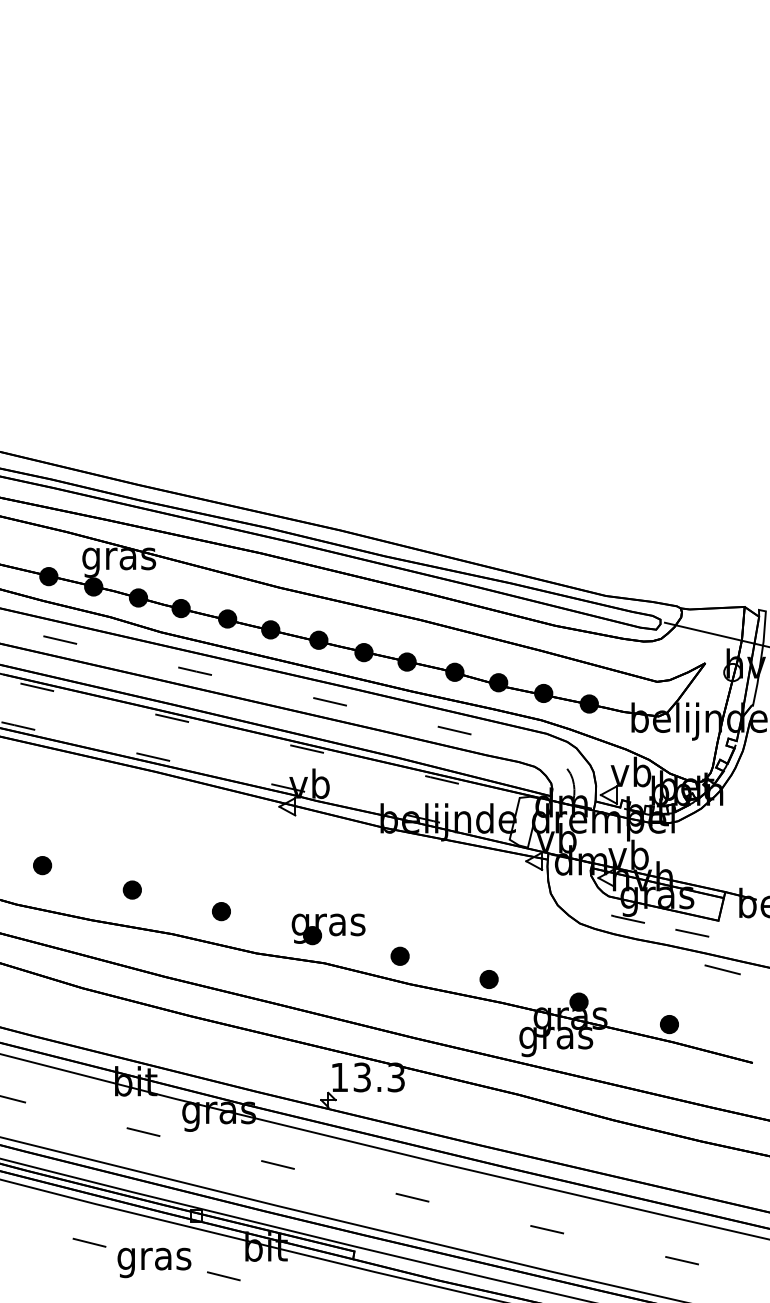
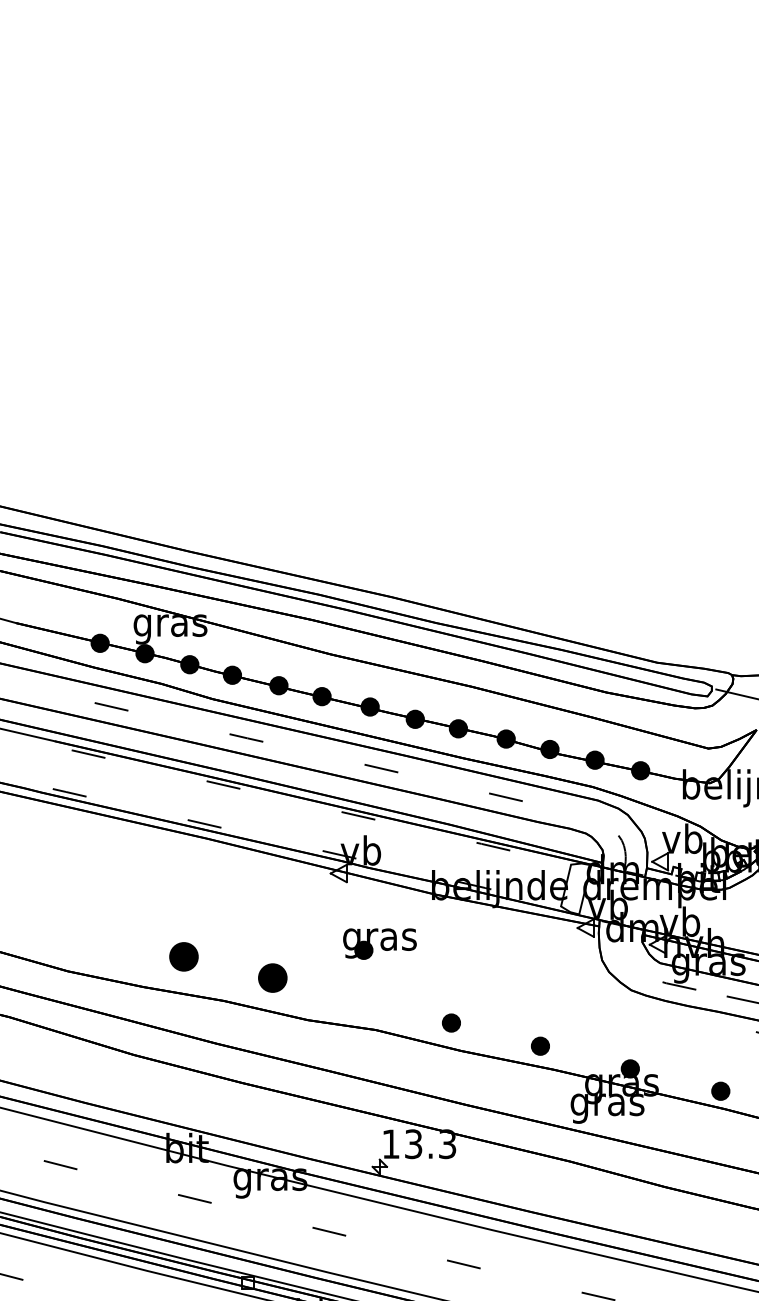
part: (42, 865) -> (93, 932), removed
part: (131, 889) -> (182, 956), size x1.6
part: (221, 911) -> (272, 978), size x1.6
part: (328, 929) -> (379, 944), moved

